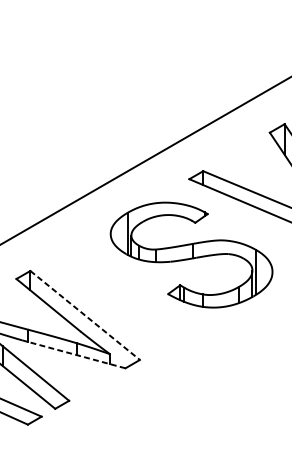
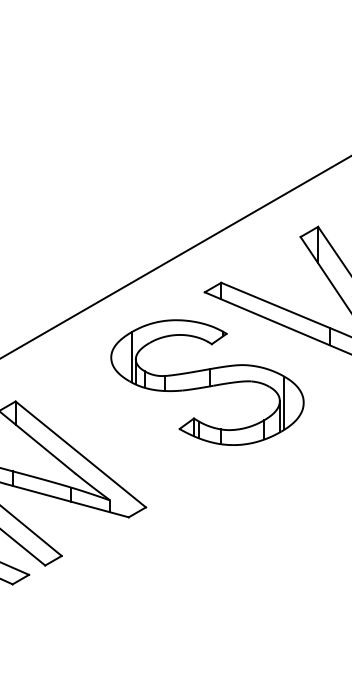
line: (84, 315) -> (80, 454), dashed -> solid
line: (73, 354) -> (67, 500), dashed -> solid

